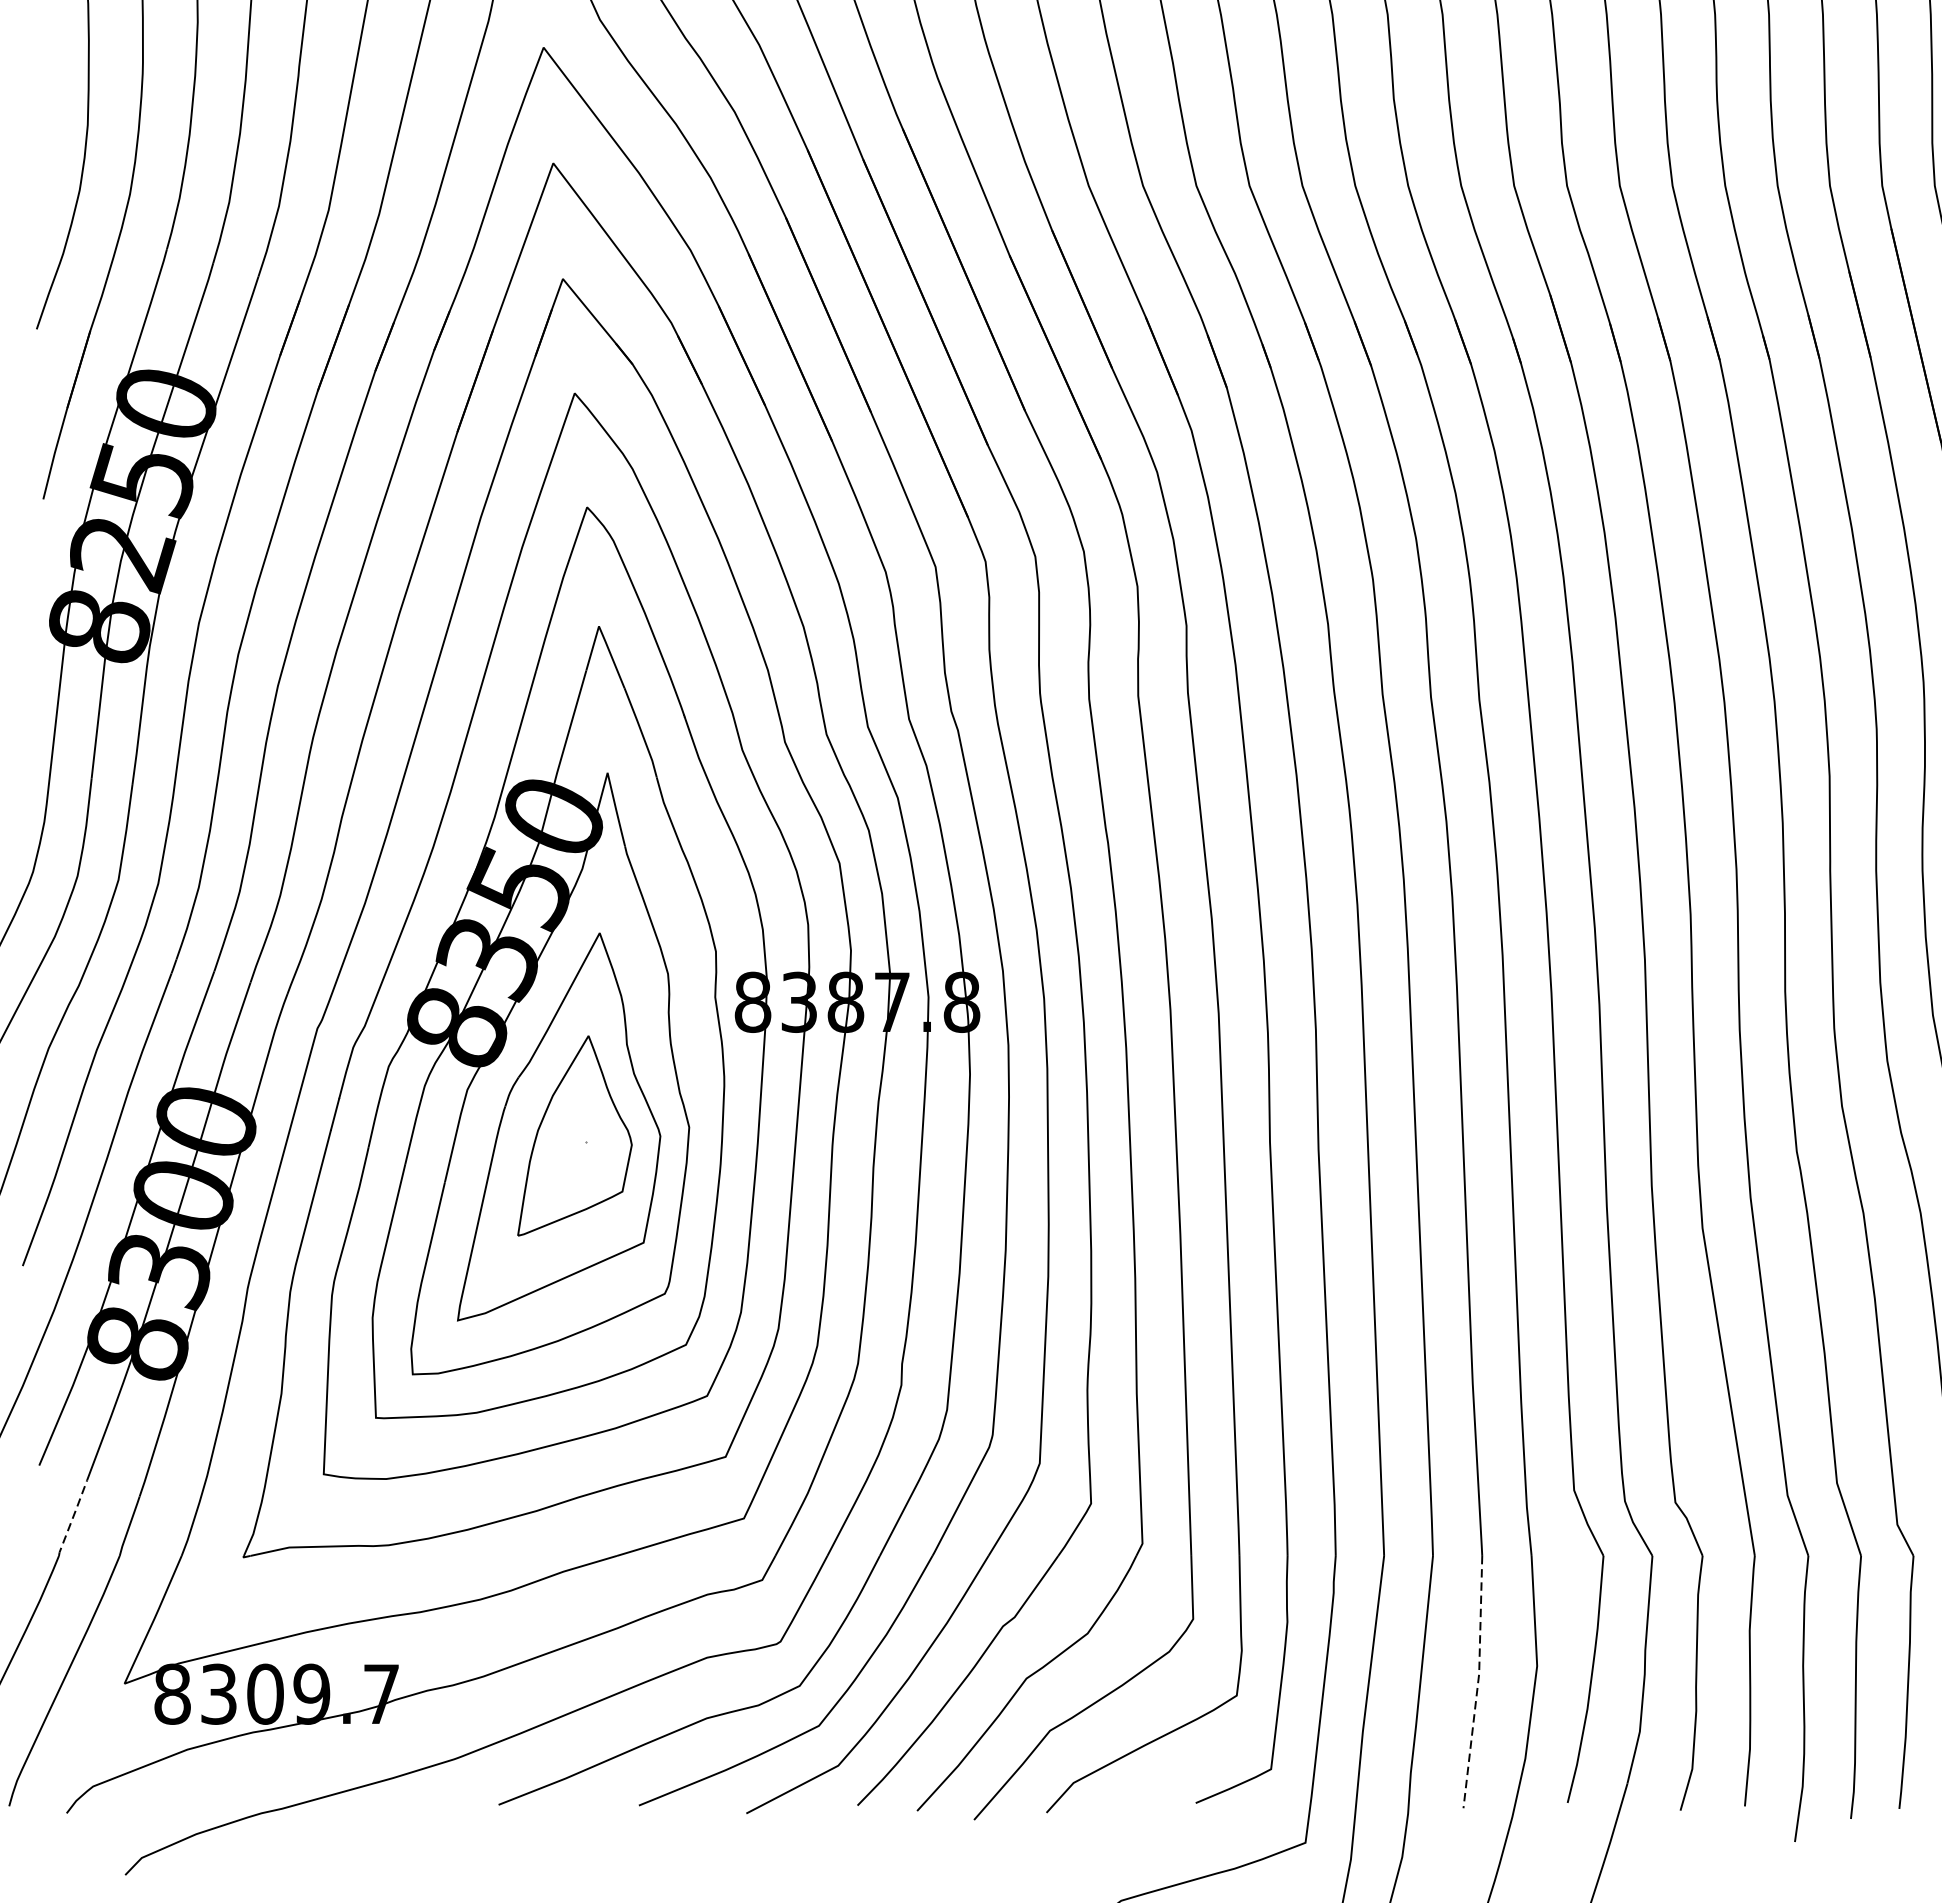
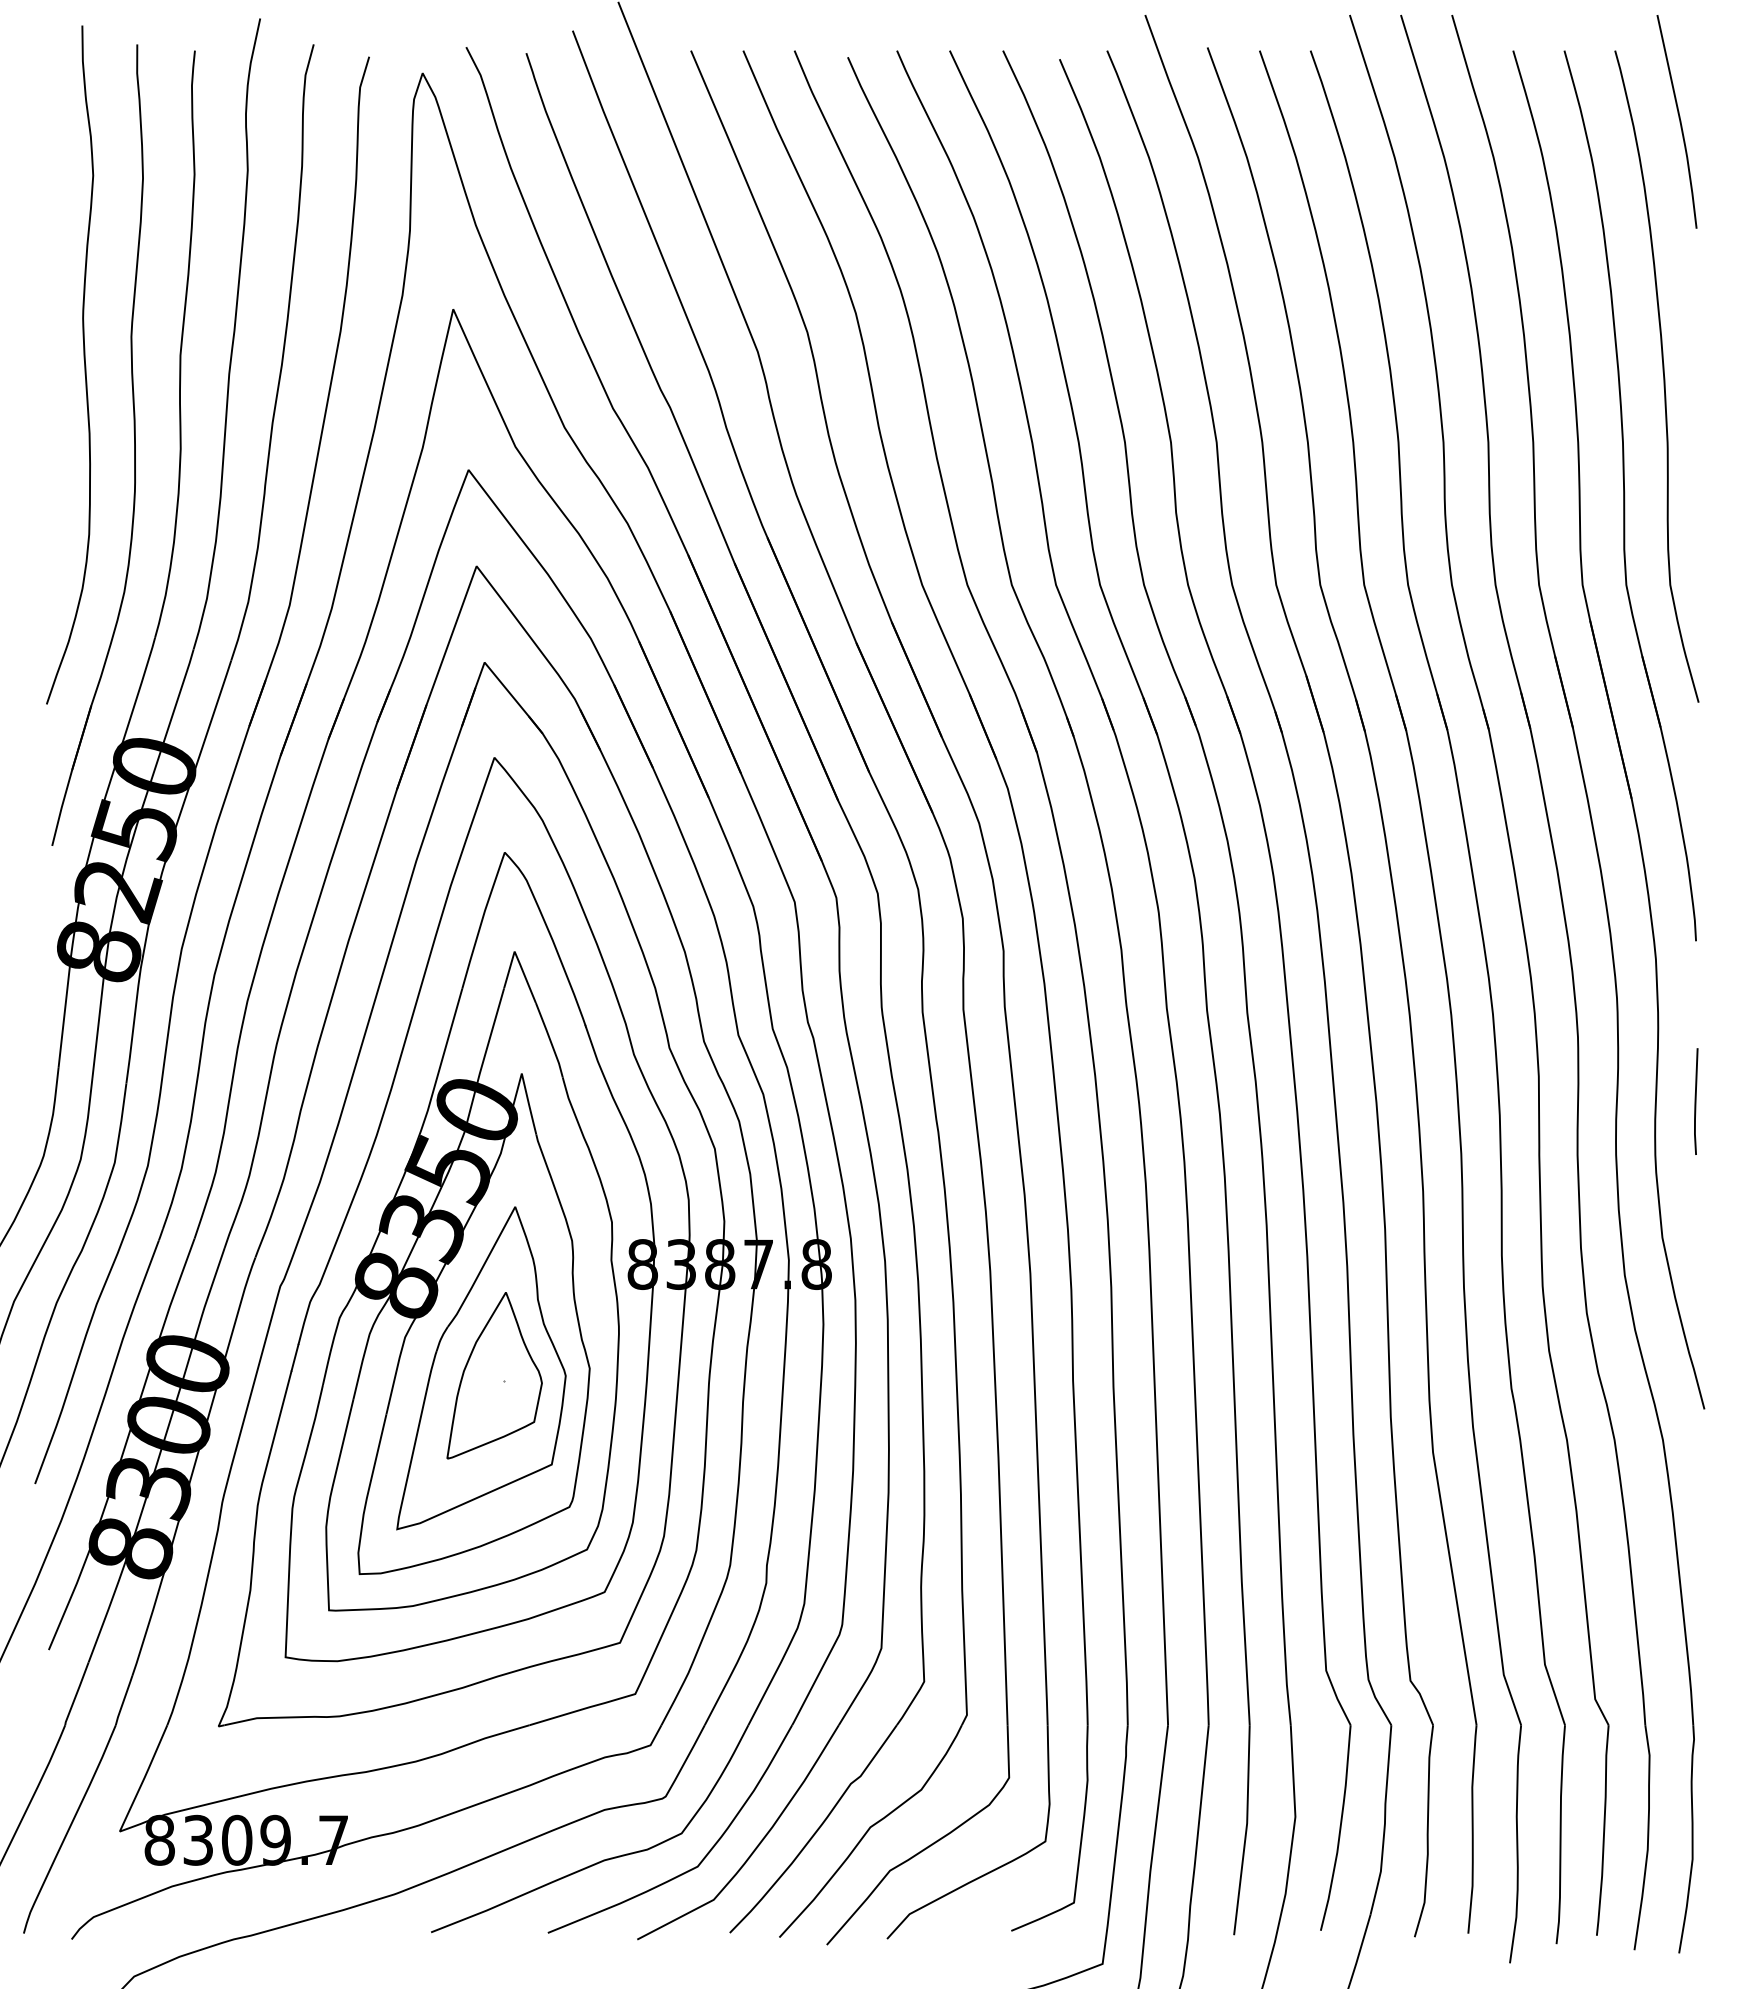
line: (72, 1517) -> (76, 1693), dashed -> solid
line: (1478, 1682) -> (1246, 1830), dashed -> solid

